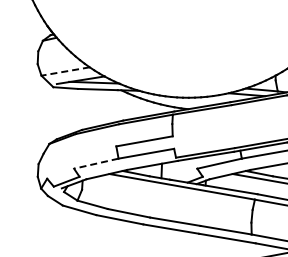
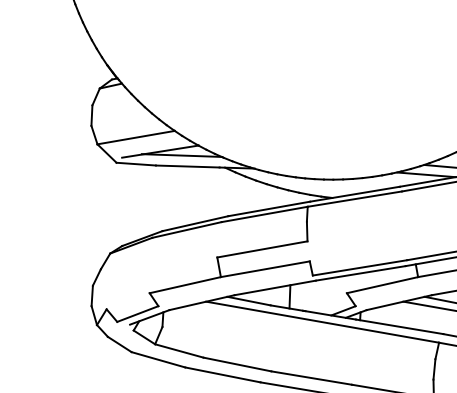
line: (65, 71) -> (135, 137), dashed -> solid
line: (96, 163) -> (185, 284), dashed -> solid

